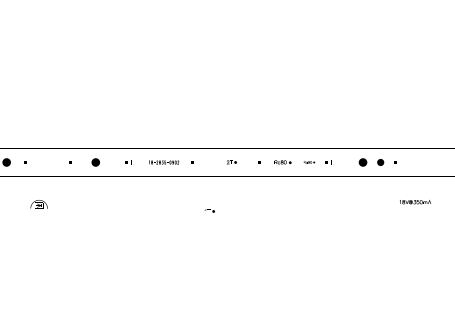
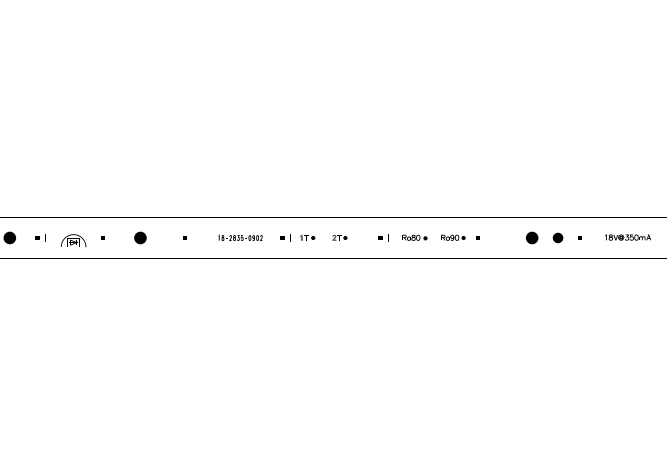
part: (309, 162) -> (453, 238), size x1.43
line: (415, 202) -> (628, 238), moved
part: (38, 204) -> (72, 240), moved
part: (209, 210) -> (307, 236), moved

